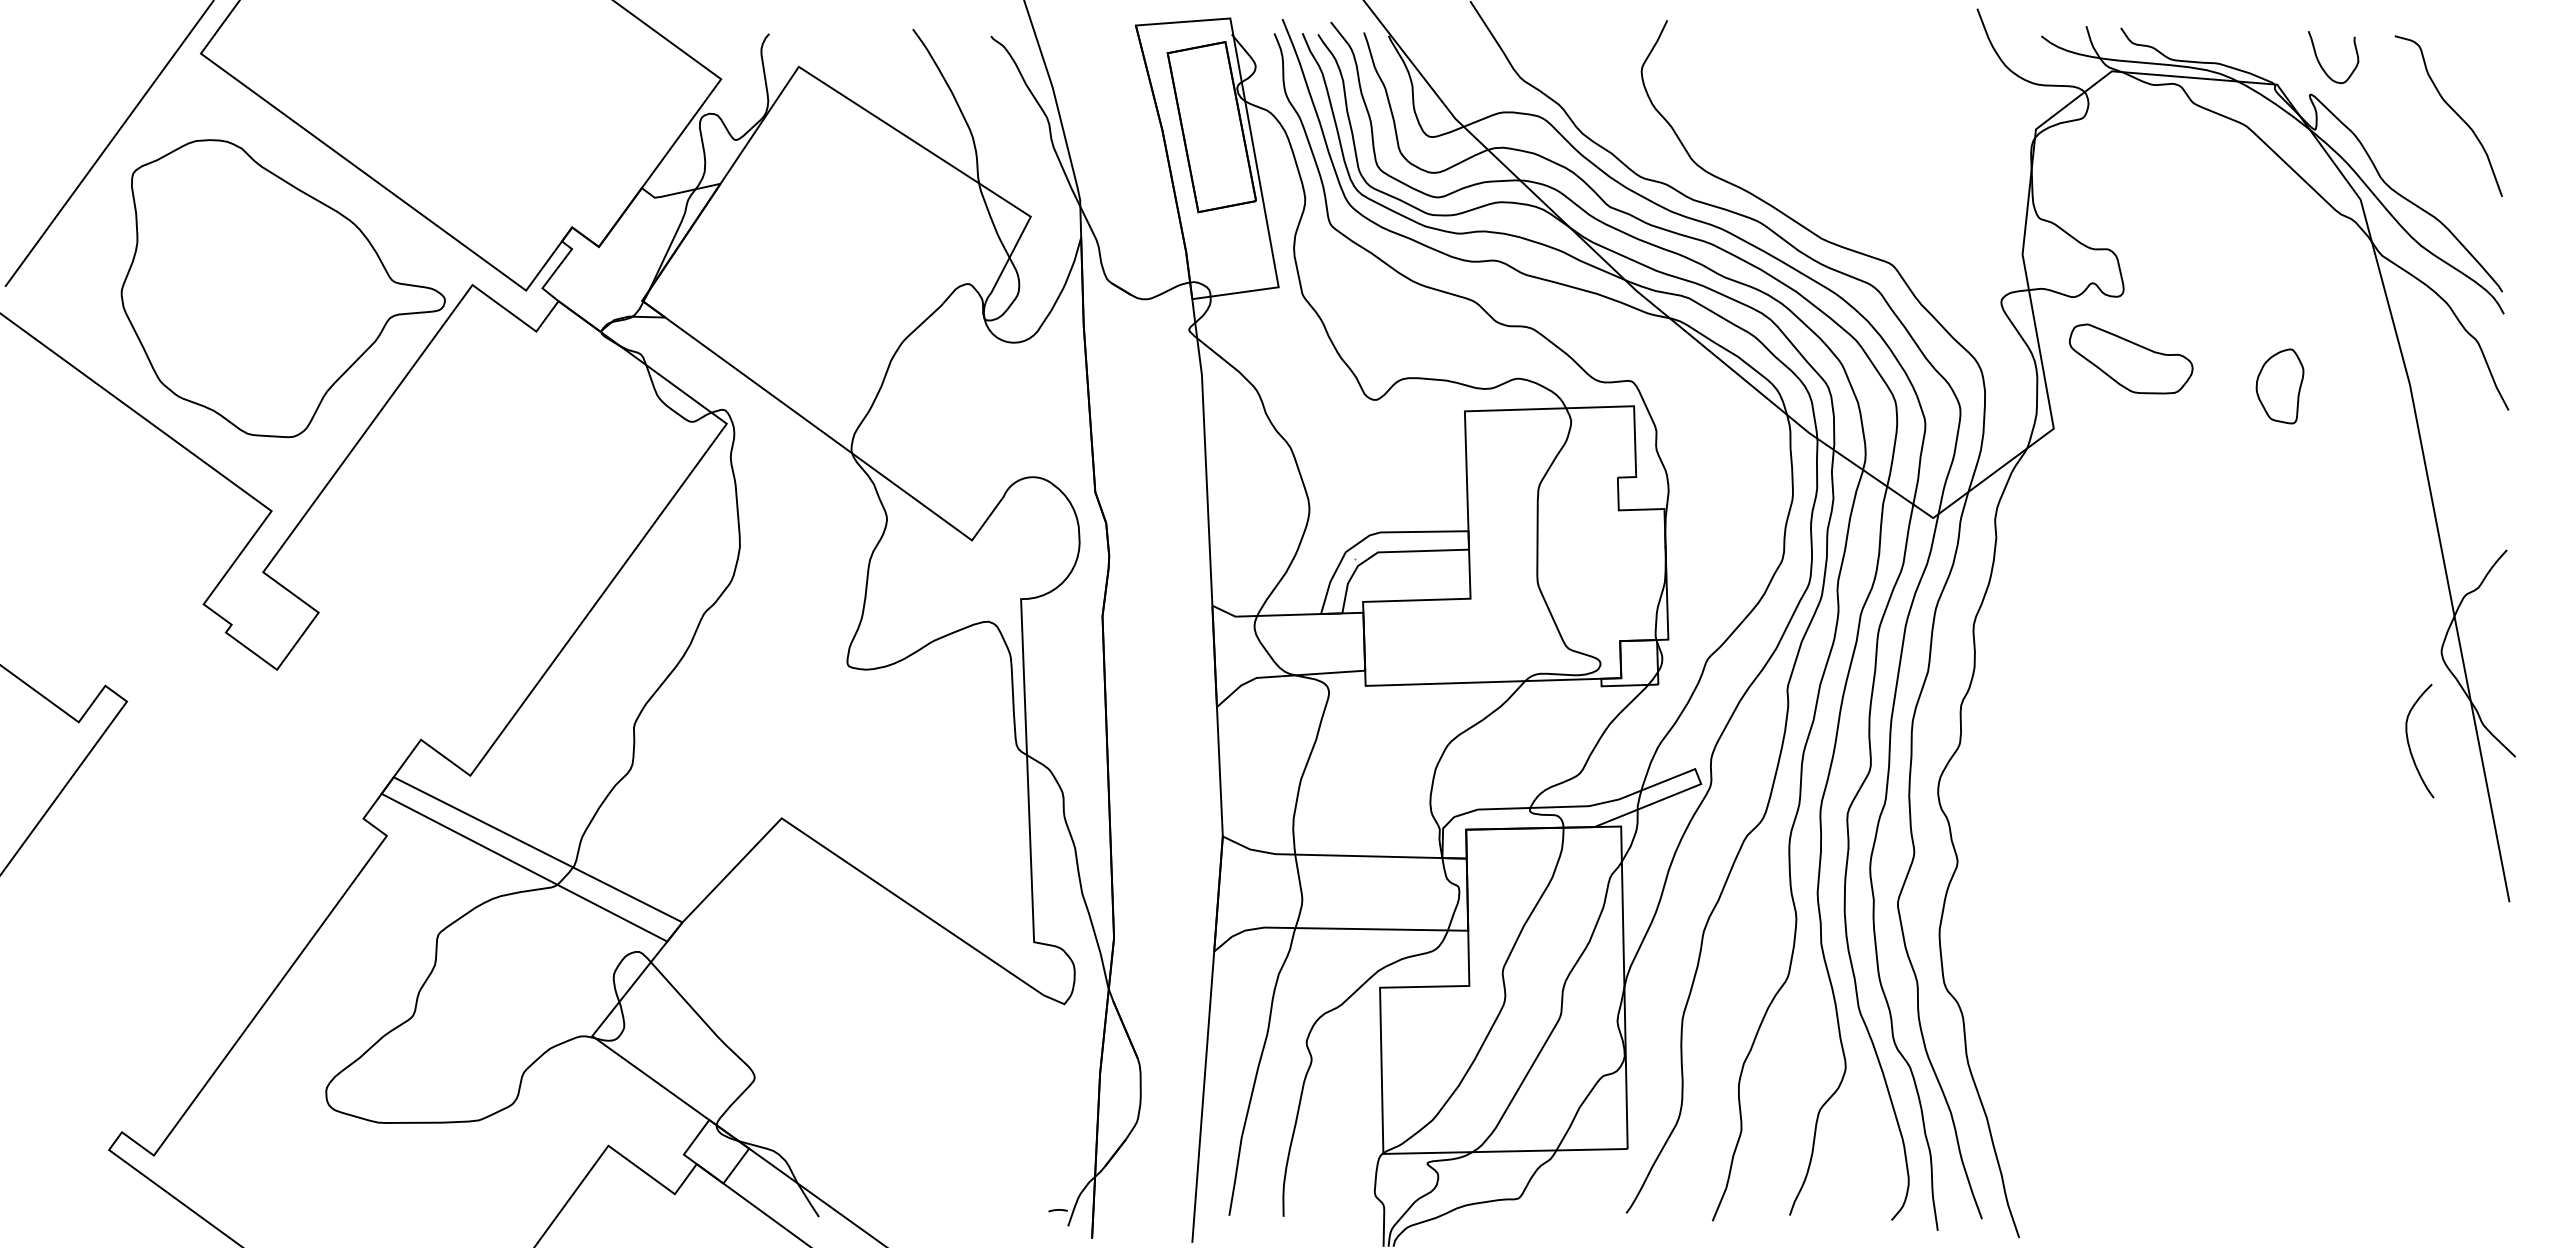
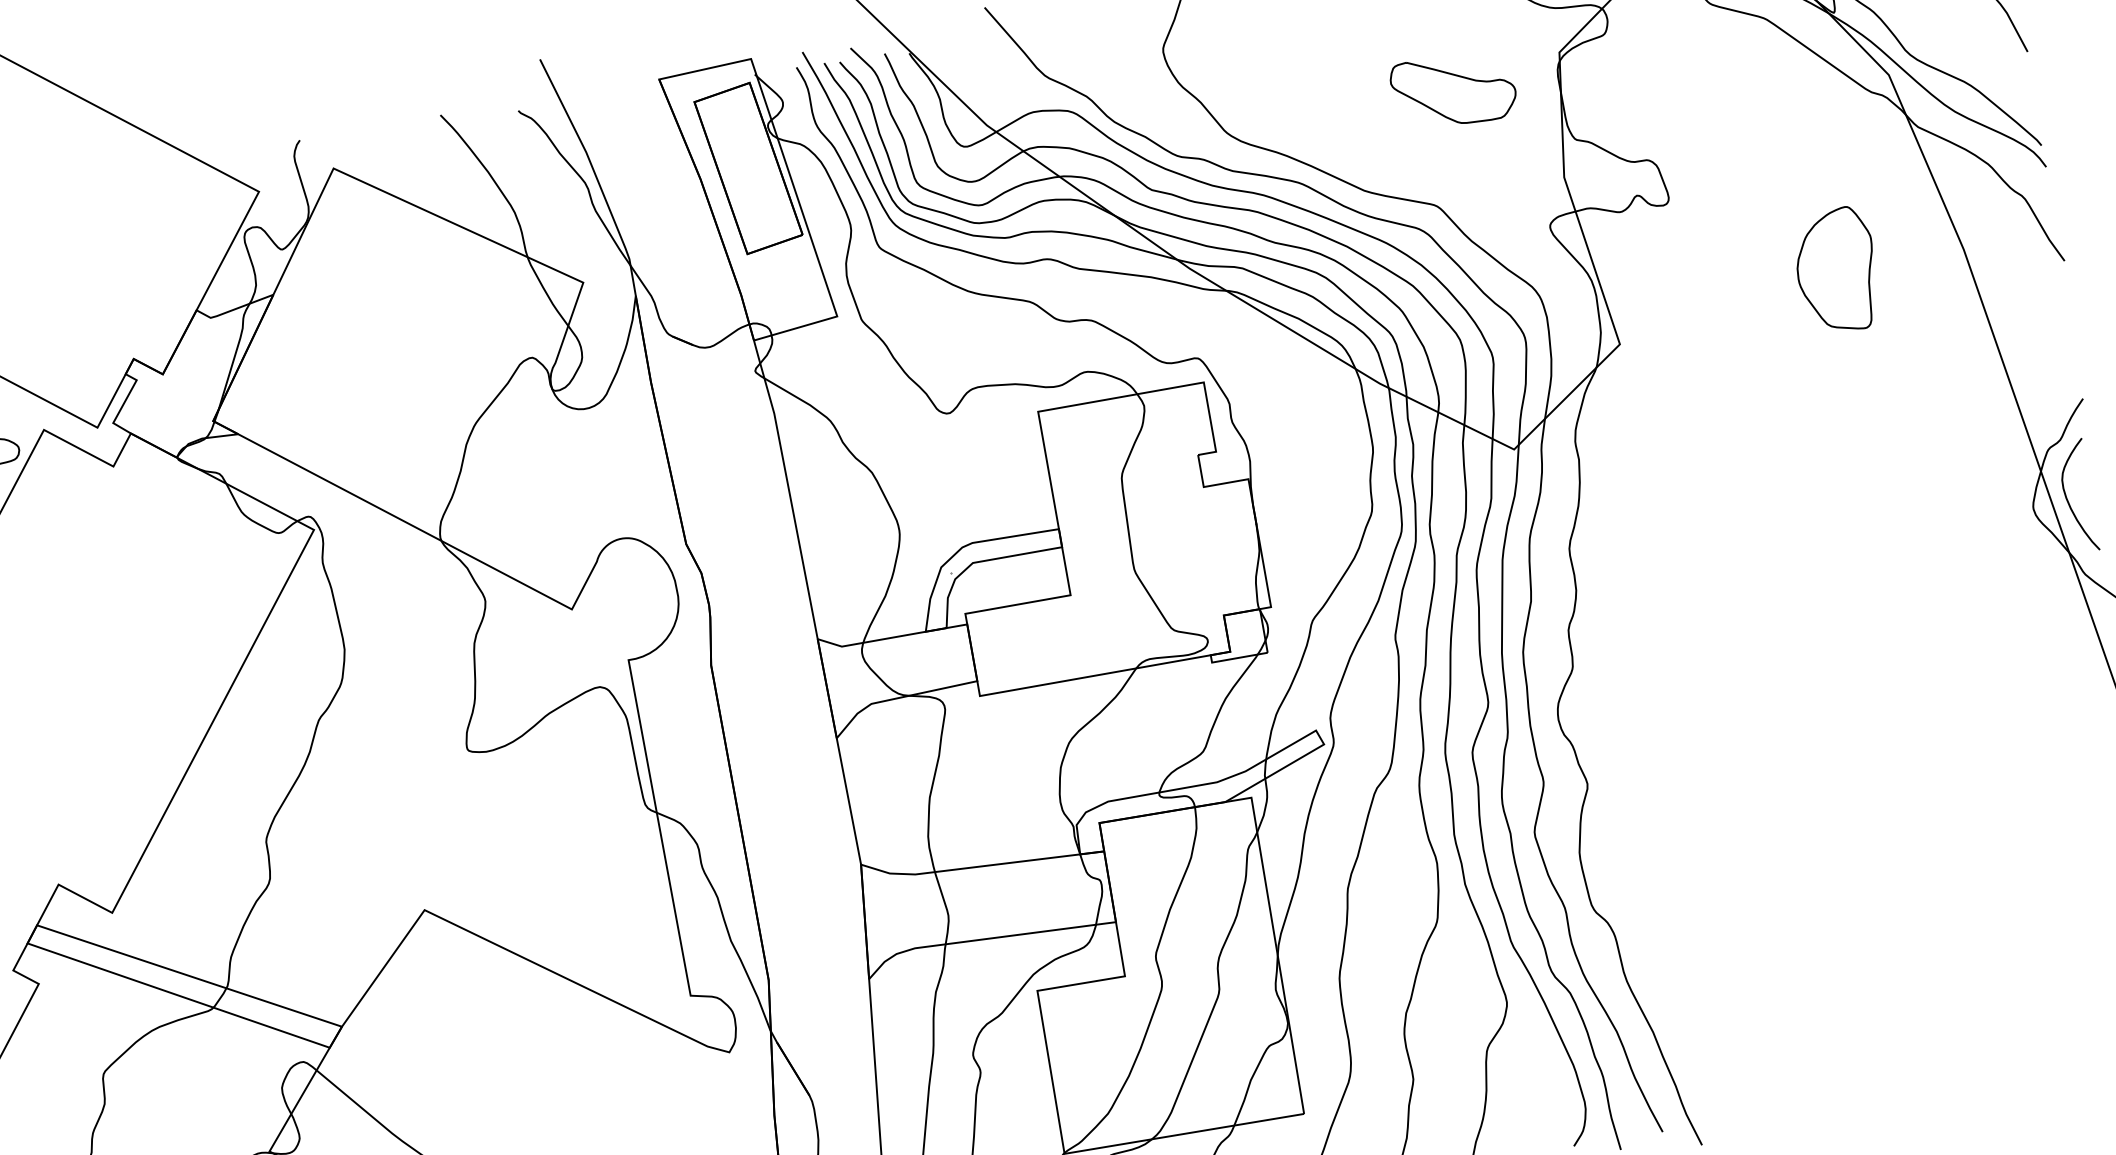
part: (2131, 358) -> (1453, 90), moved
part: (2279, 386) -> (1835, 270), size x1.67
curve: (2409, 742) -> (2068, 498), moved

